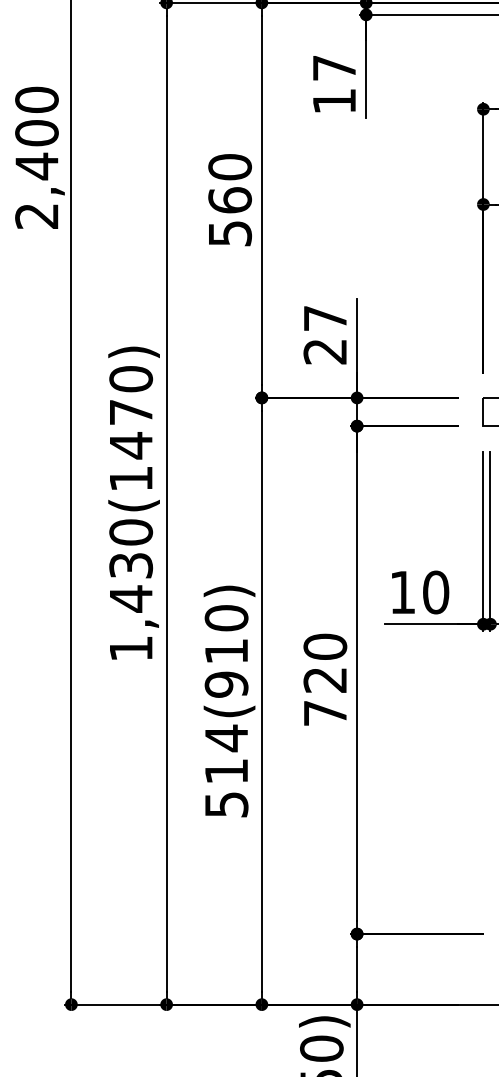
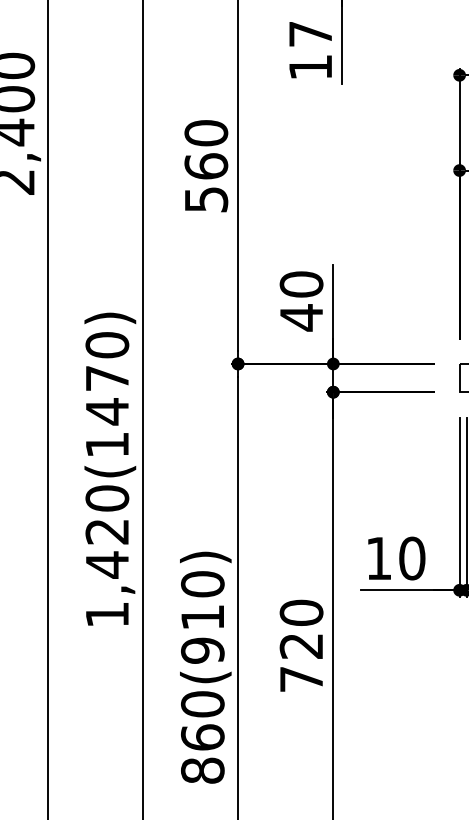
text: (325, 335) -> (301, 301), 27 -> 40
text: (131, 565) -> (107, 531), 1,430(1470) -> 1,420(1470)
text: (226, 770) -> (202, 736), 514(910) -> 860(910)

